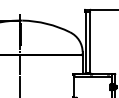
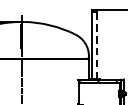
line: (90, 42) -> (97, 45), solid -> dashed

